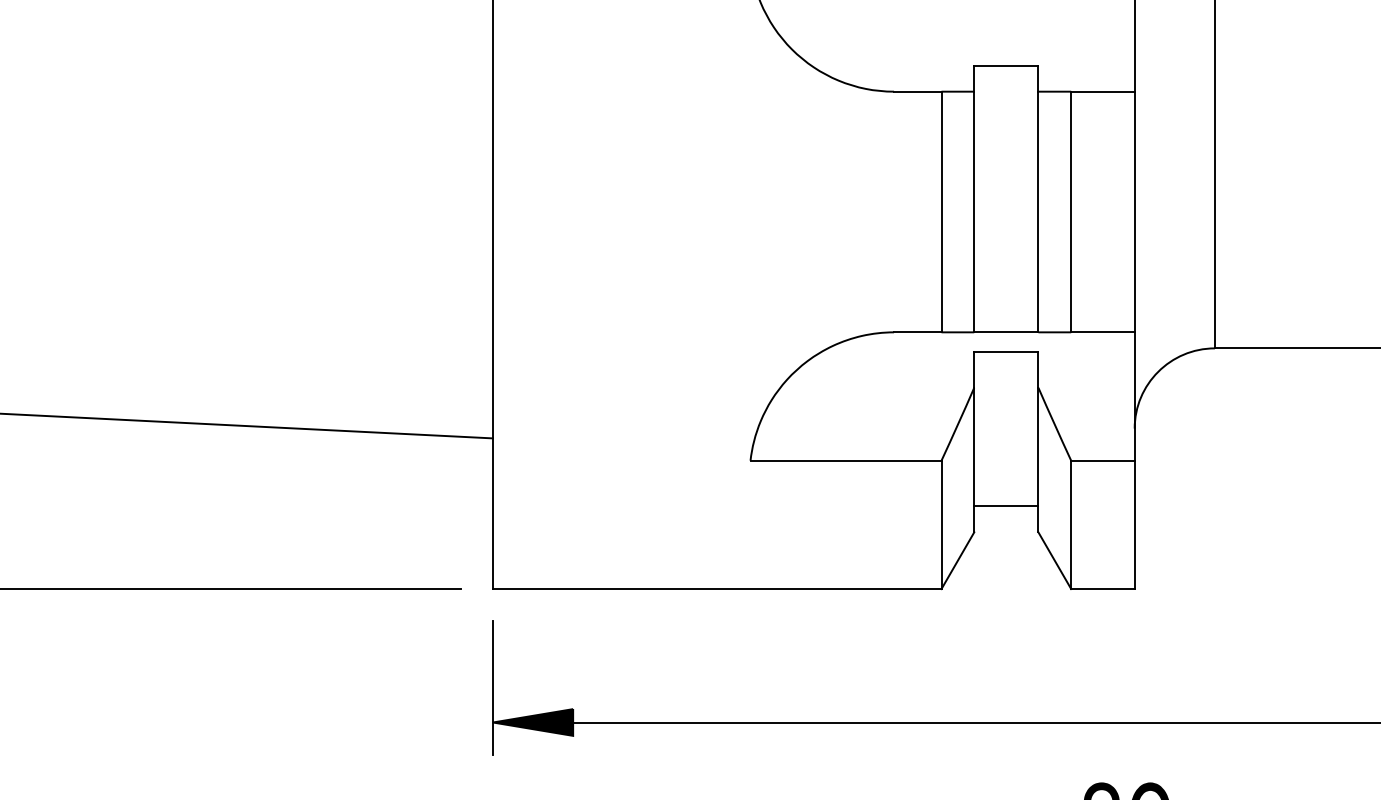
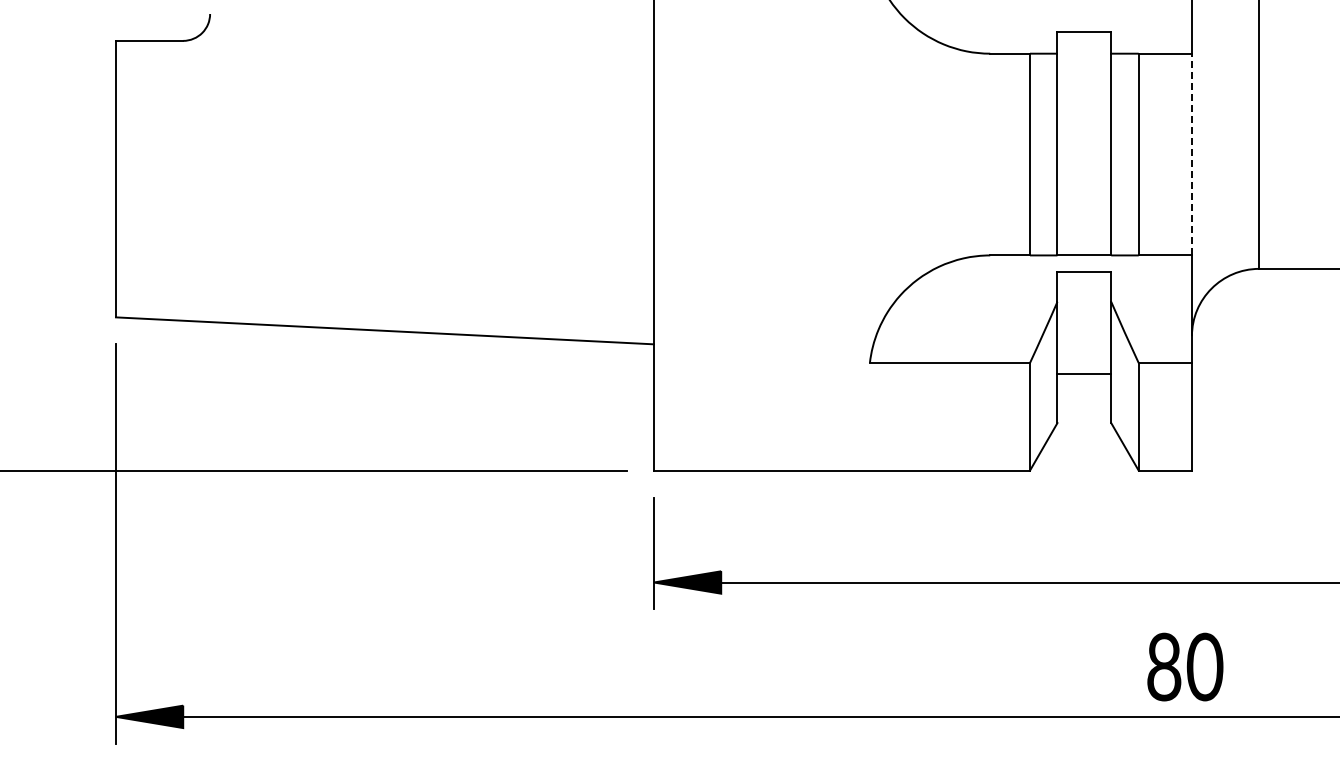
line: (1134, 211) -> (1191, 154), solid -> dashed
line: (1006, 505) -> (1084, 373), moved

